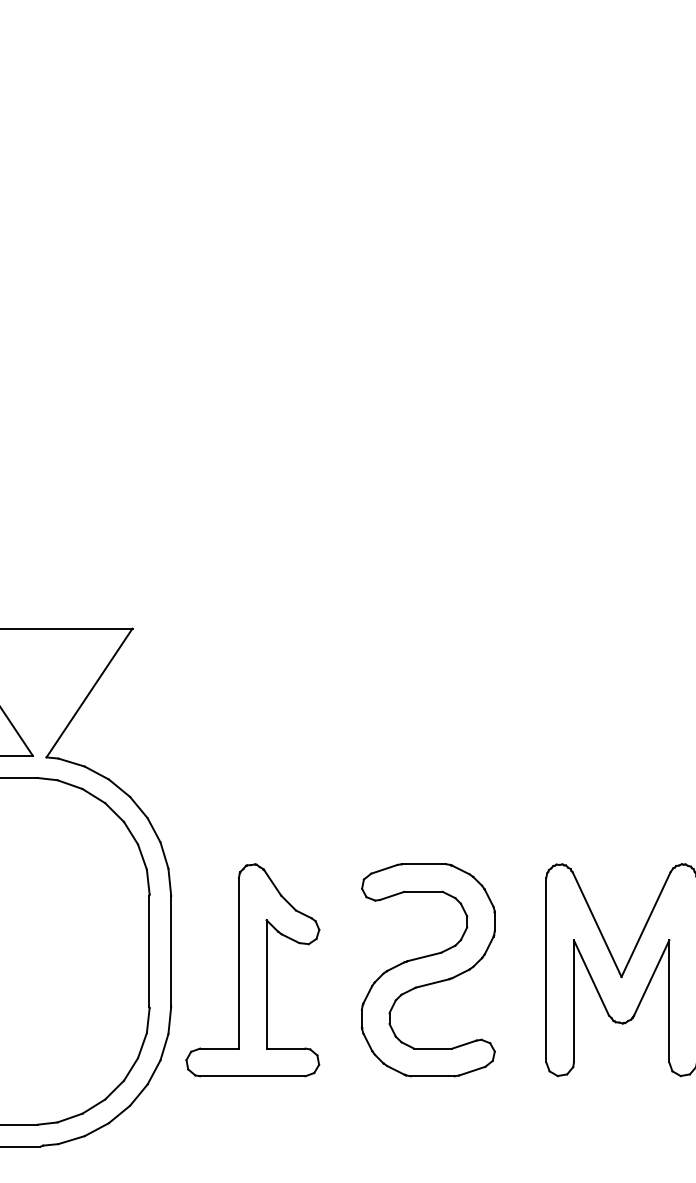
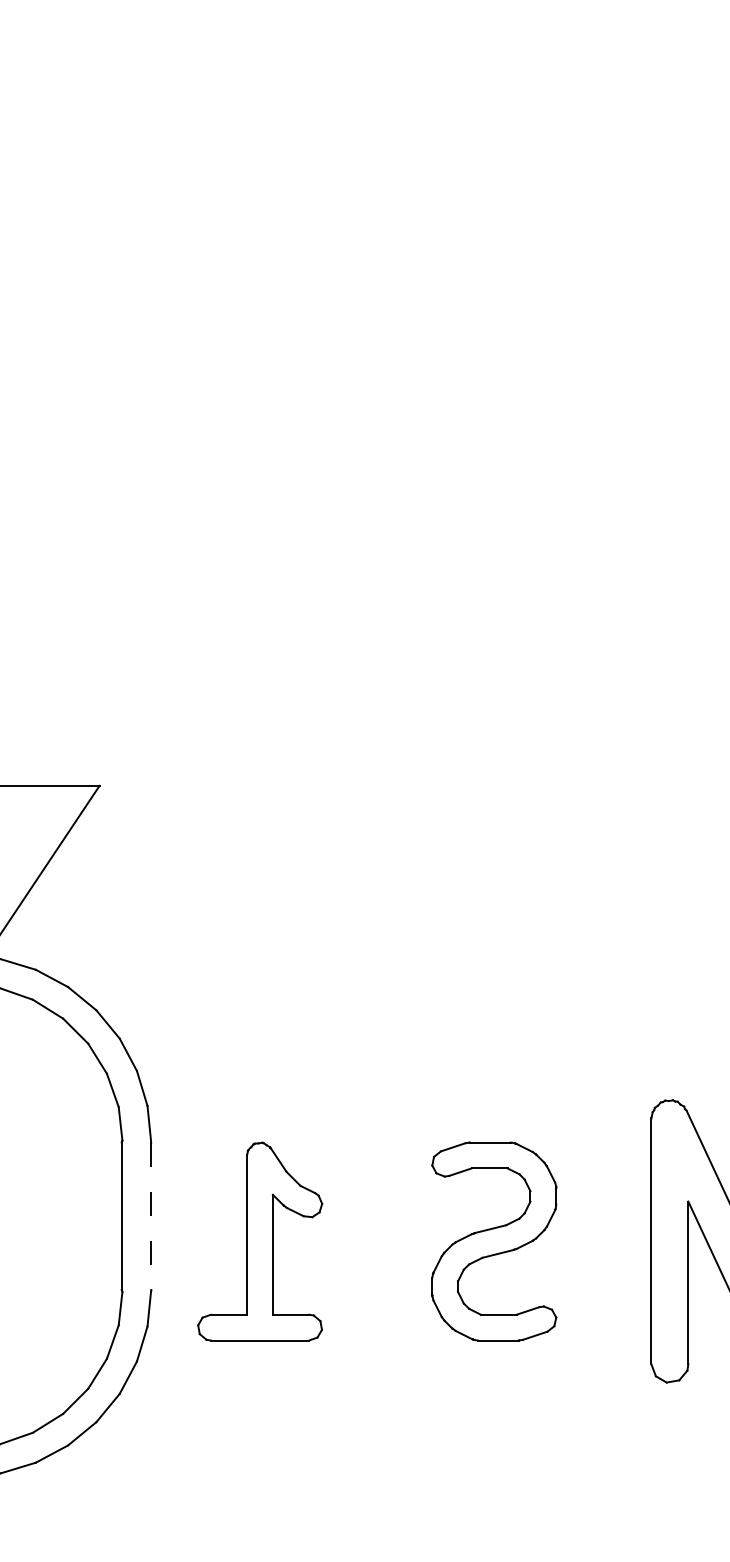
line: (171, 951) -> (151, 1216), solid -> dashed
part: (252, 970) -> (259, 1241), size x0.7
part: (428, 970) -> (494, 1241), size x0.7

